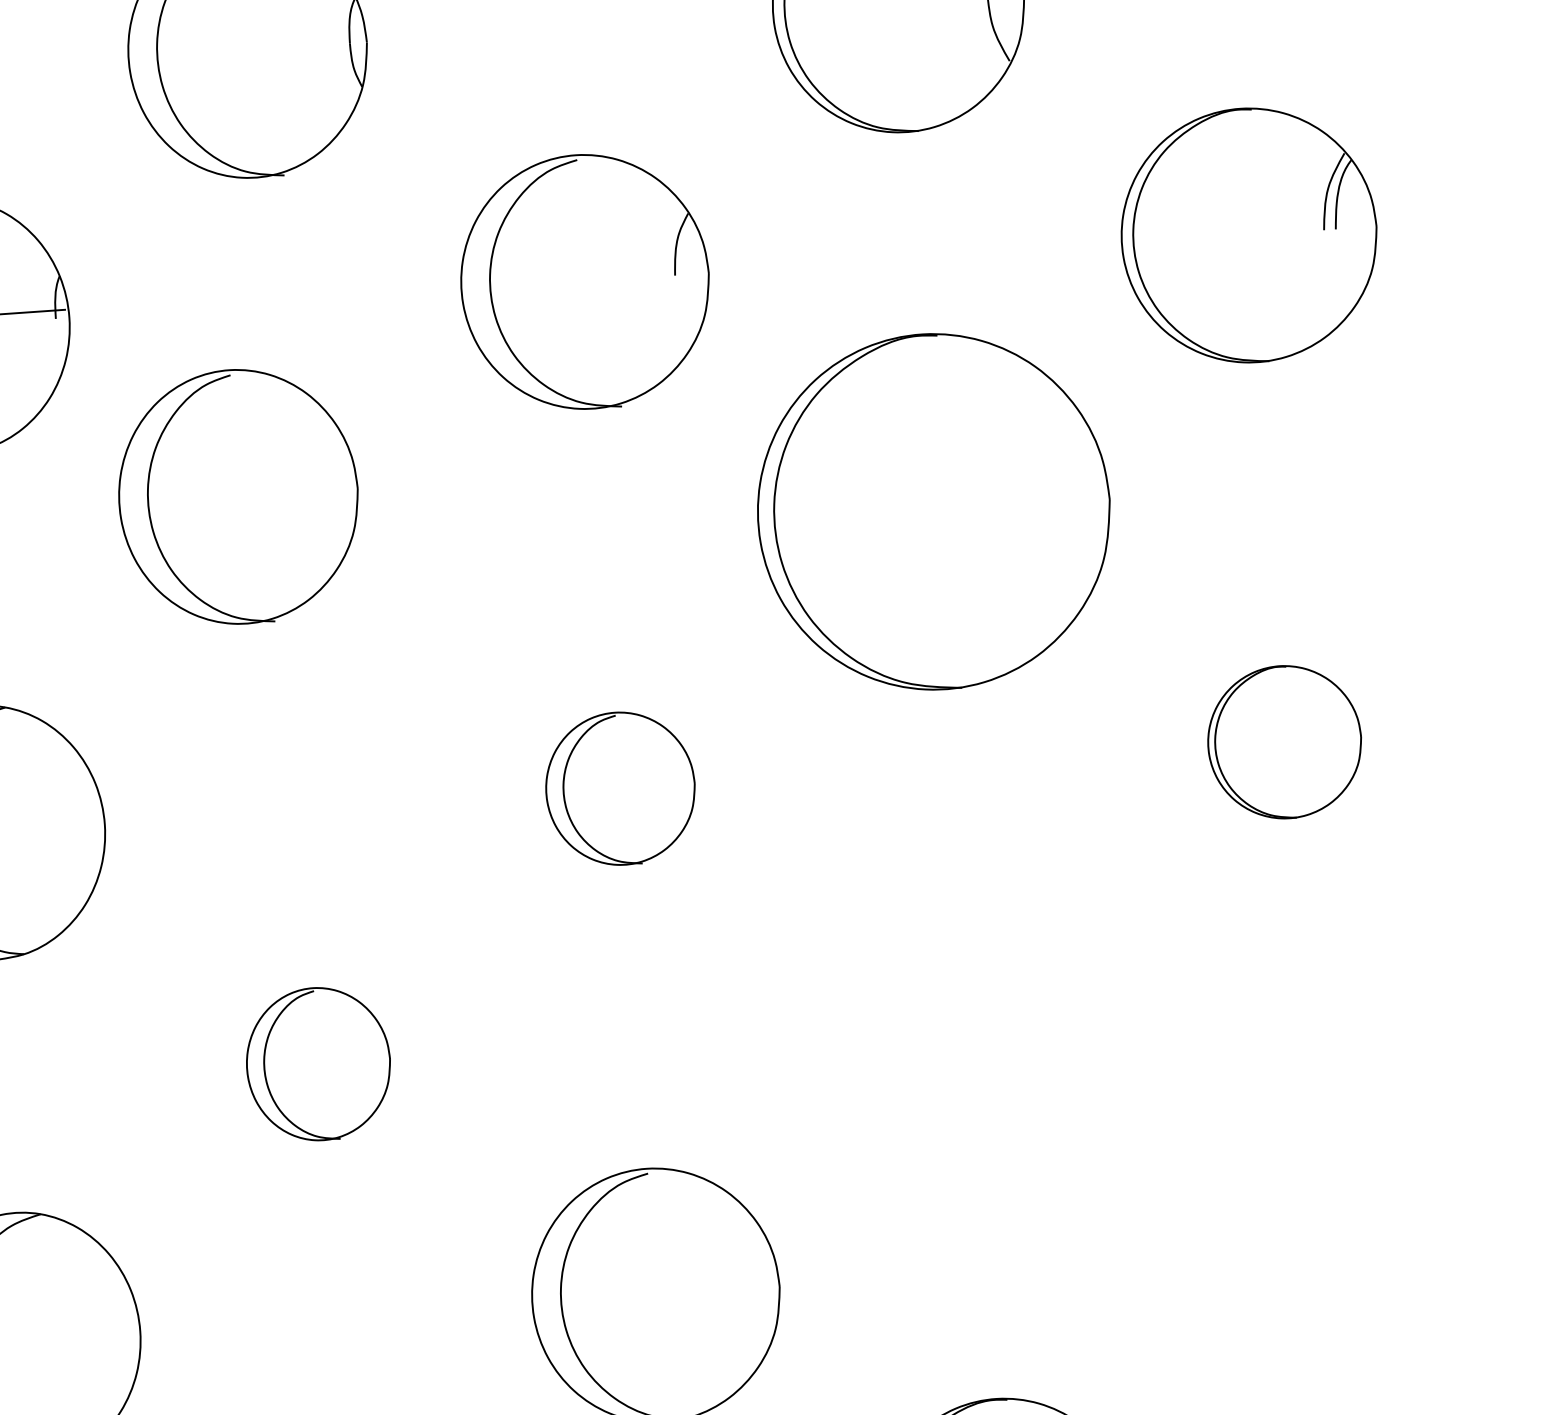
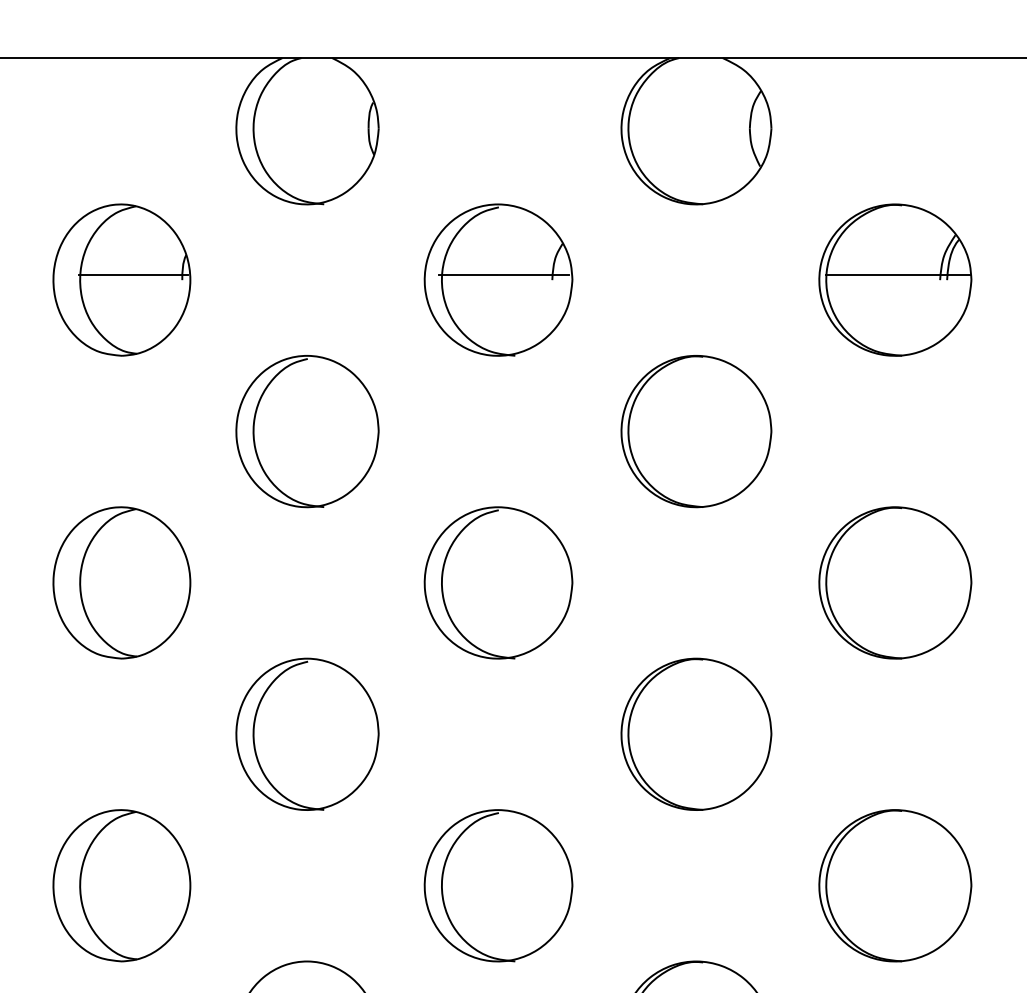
line: (1253, 227) -> (898, 275), added
line: (594, 273) -> (504, 275), added
part: (238, 496) -> (307, 431), moved
part: (934, 512) -> (696, 431), size x0.71
part: (1284, 741) -> (895, 582), size x1.67
part: (620, 787) -> (498, 582), size x1.67
part: (969, 1017) -> (696, 733), added
part: (318, 1062) -> (307, 733), size x1.67
part: (1320, 1248) -> (895, 885), added

